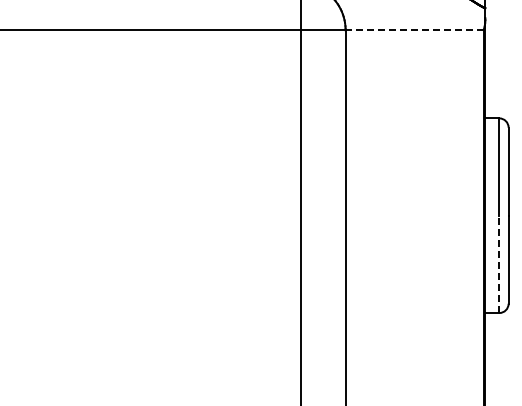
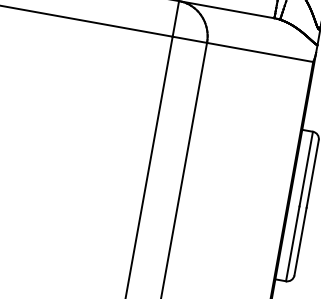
line: (414, 30) -> (259, 52), dashed -> solid
line: (499, 264) -> (292, 244), dashed -> solid

